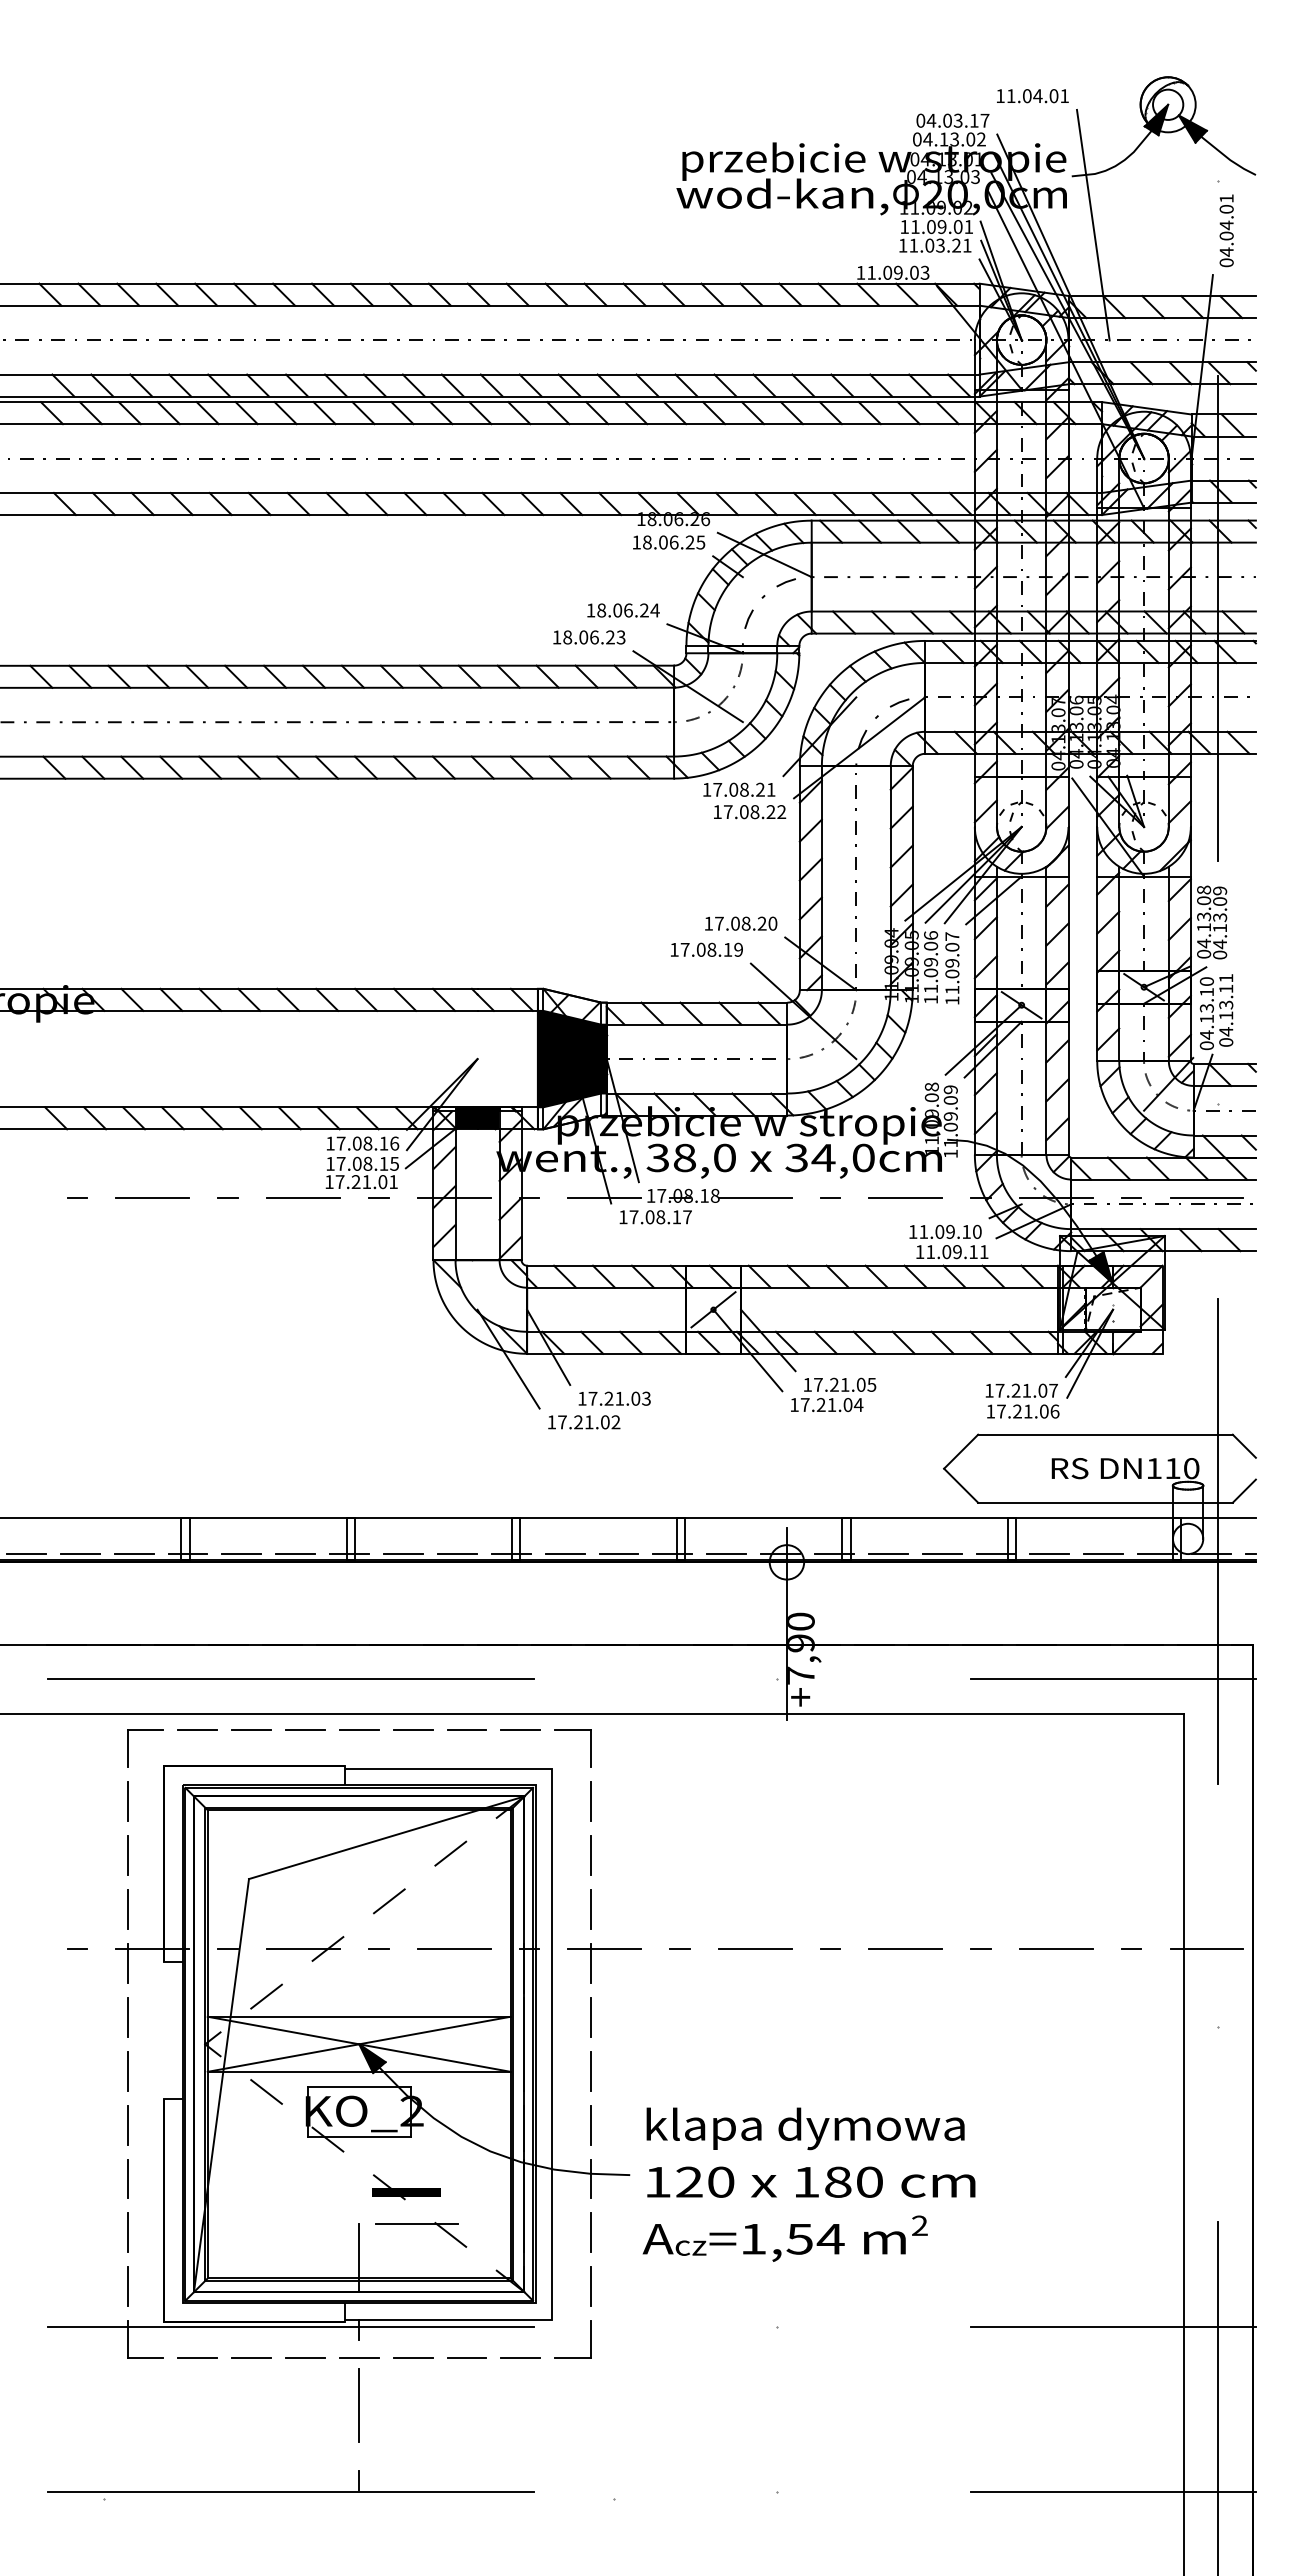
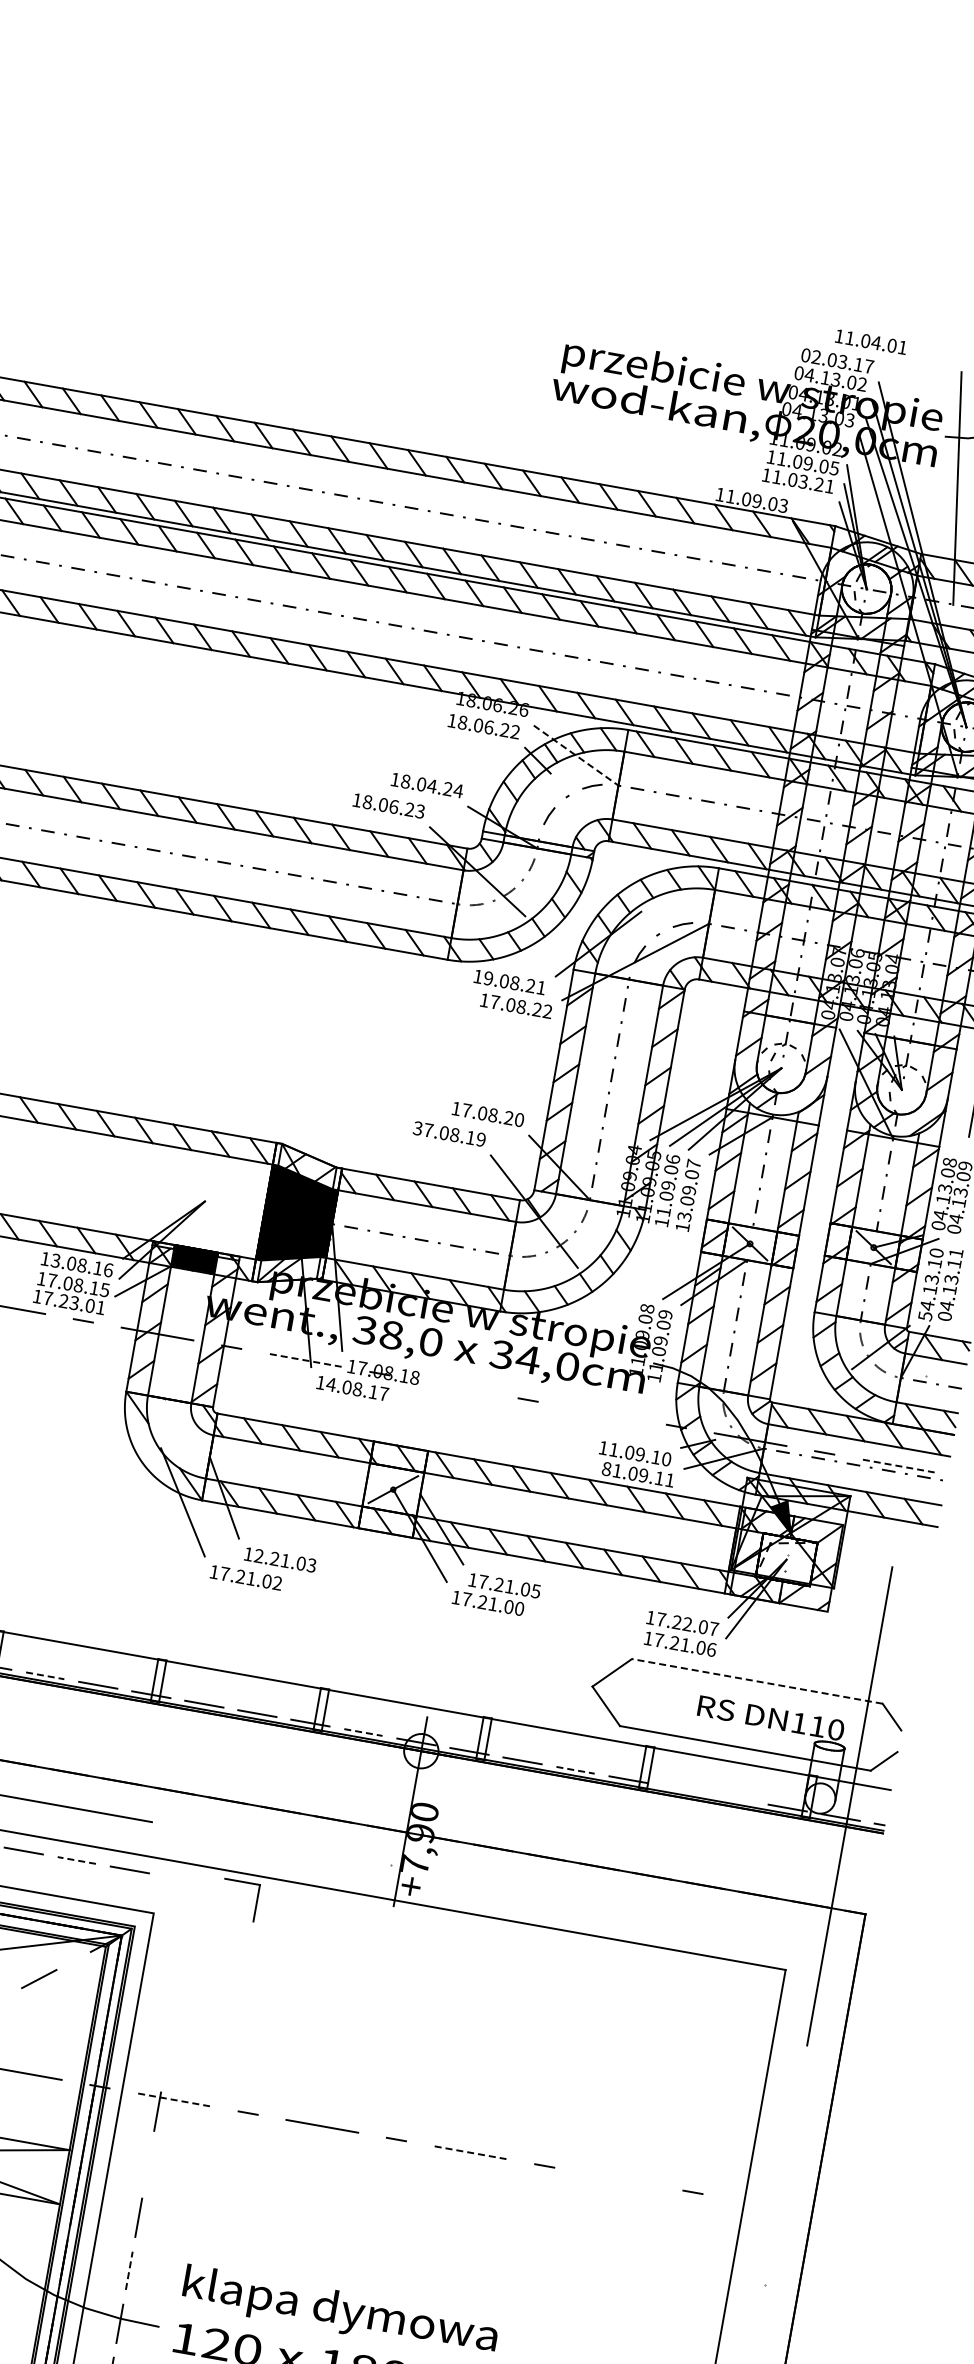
text: (1032, 96) -> (870, 342), moved
text: (931, 120) -> (816, 357), 04.03.17 -> 02.03.17
text: (968, 227) -> (834, 468), 11.09.01 -> 11.09.05
text: (700, 542) -> (515, 732), 18.06.25 -> 18.06.22
line: (764, 555) -> (575, 756), solid -> dashed
text: (628, 610) -> (432, 786), 18.06.24 -> 18.04.24
text: (717, 789) -> (488, 978), 17.08.21 -> 19.08.21
text: (674, 949) -> (418, 1128), 17.08.19 -> 37.08.19
text: (952, 989) -> (684, 1216), 11.09.07 -> 13.09.07
text: (1206, 1045) -> (925, 1315), 04.13.10 -> 54.13.10
text: (340, 1143) -> (55, 1260), 17.08.16 -> 13.08.16
text: (366, 1182) -> (73, 1303), 17.21.01 -> 17.23.01
line: (605, 1197) -> (306, 1360), solid -> dashed
line: (754, 1197) -> (453, 1386), removed
line: (905, 1197) -> (602, 1412), removed
line: (1207, 1197) -> (899, 1465), solid -> dashed
text: (633, 1217) -> (330, 1384), 17.08.17 -> 14.08.17
text: (919, 1252) -> (606, 1469), 11.09.11 -> 81.09.11
text: (1026, 1390) -> (687, 1624), 17.21.07 -> 17.22.07
text: (592, 1398) -> (258, 1555), 17.21.03 -> 12.21.03
text: (858, 1405) -> (519, 1609), 17.21.04 -> 17.21.00
line: (1104, 1434) -> (756, 1681), solid -> dashed
line: (403, 1554) -> (45, 1676), solid -> dashed
line: (727, 1554) -> (364, 1733), solid -> dashed
line: (942, 1554) -> (575, 1770), solid -> dashed
line: (1049, 1554) -> (681, 1789), removed
line: (1103, 1554) -> (734, 1798), removed
line: (1113, 1679) -> (722, 1923), removed
line: (466, 1730) -> (76, 1860), solid -> dashed
part: (572, 1730) -> (242, 1881), moved
line: (590, 1801) -> (185, 1952), removed
line: (590, 1855) -> (176, 2005), removed
line: (590, 1909) -> (167, 2058), removed
line: (605, 1949) -> (174, 2100), solid -> dashed
line: (906, 1949) -> (471, 2153), solid -> dashed
line: (1056, 1949) -> (618, 2179), removed
line: (1206, 1949) -> (766, 2205), removed
line: (590, 2016) -> (148, 2163), removed
line: (590, 2124) -> (129, 2270), solid -> dashed

